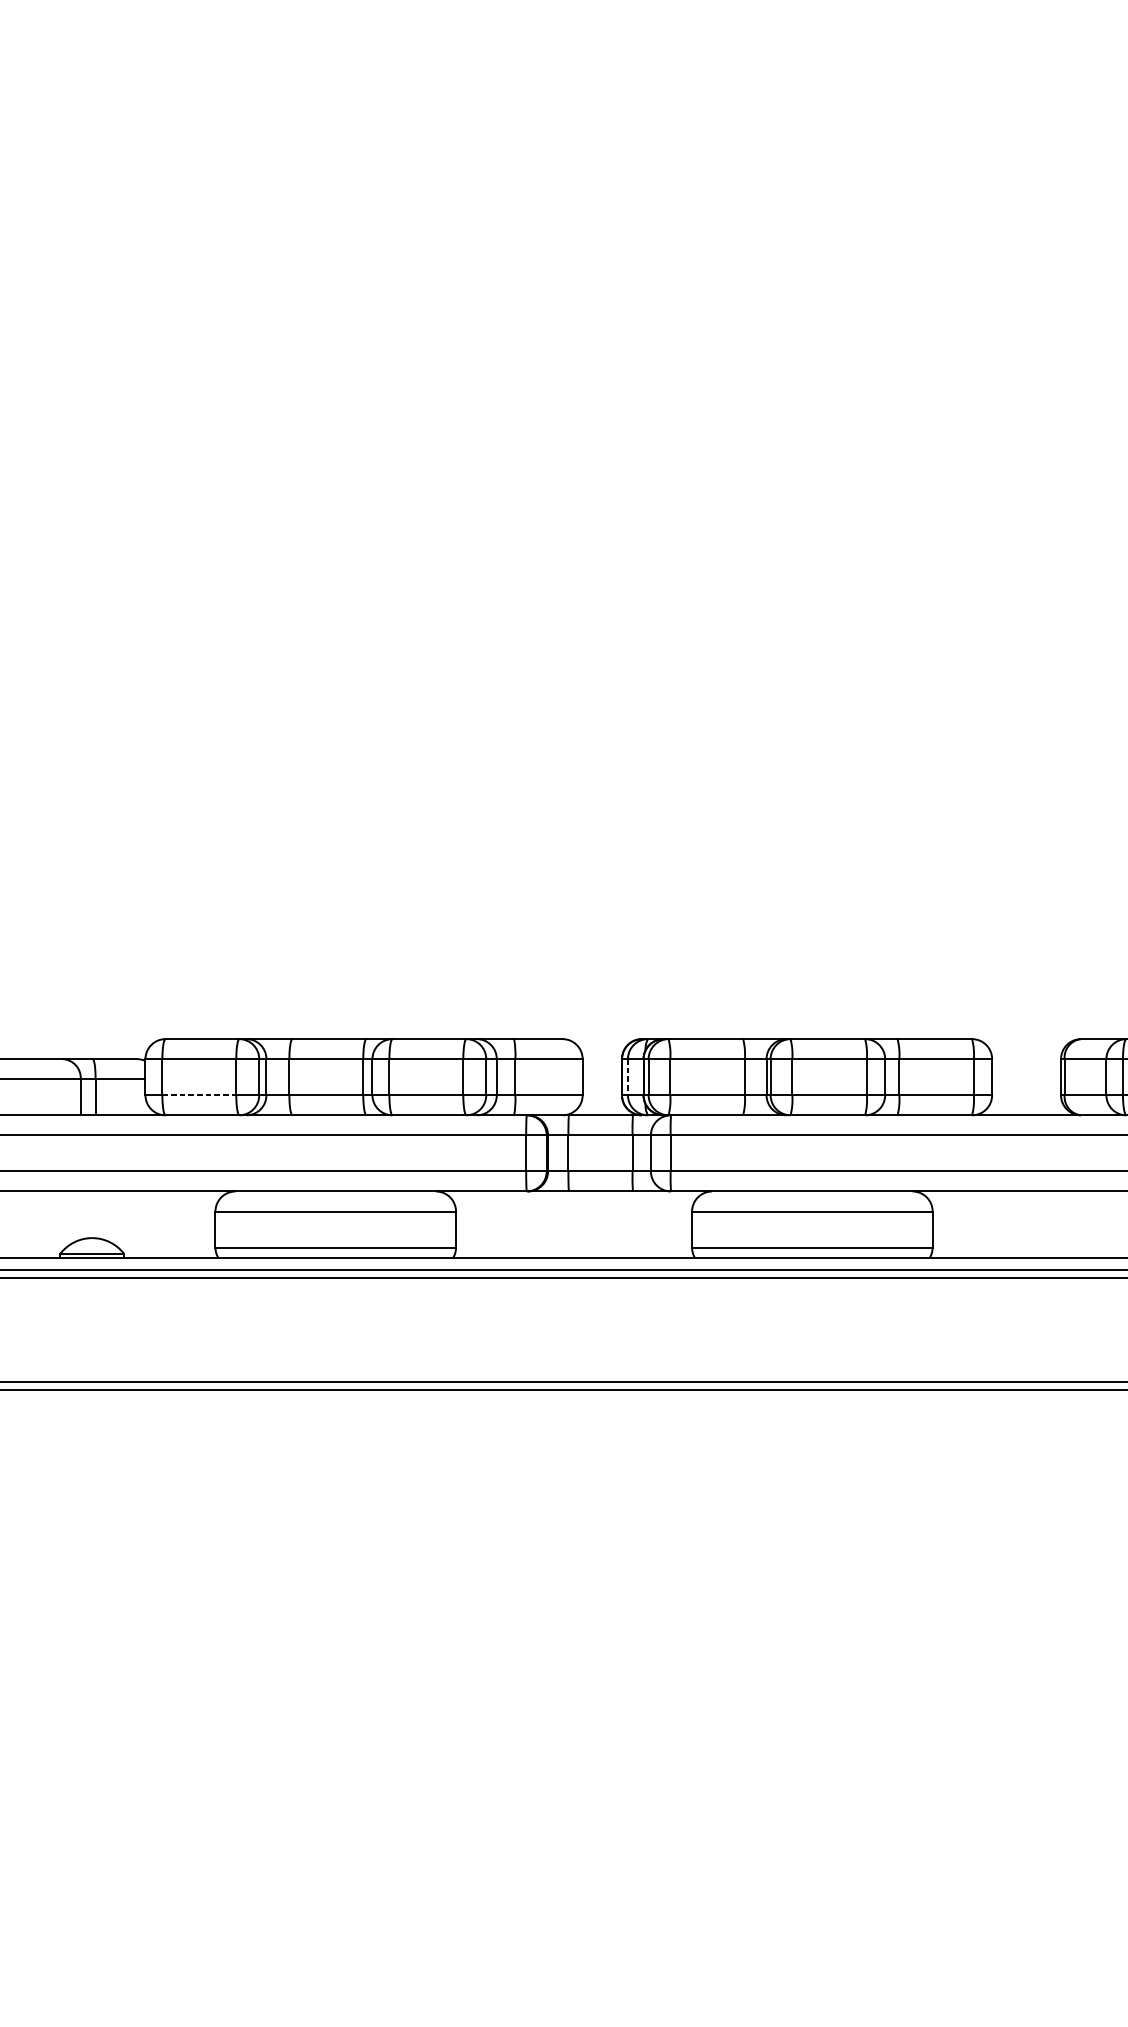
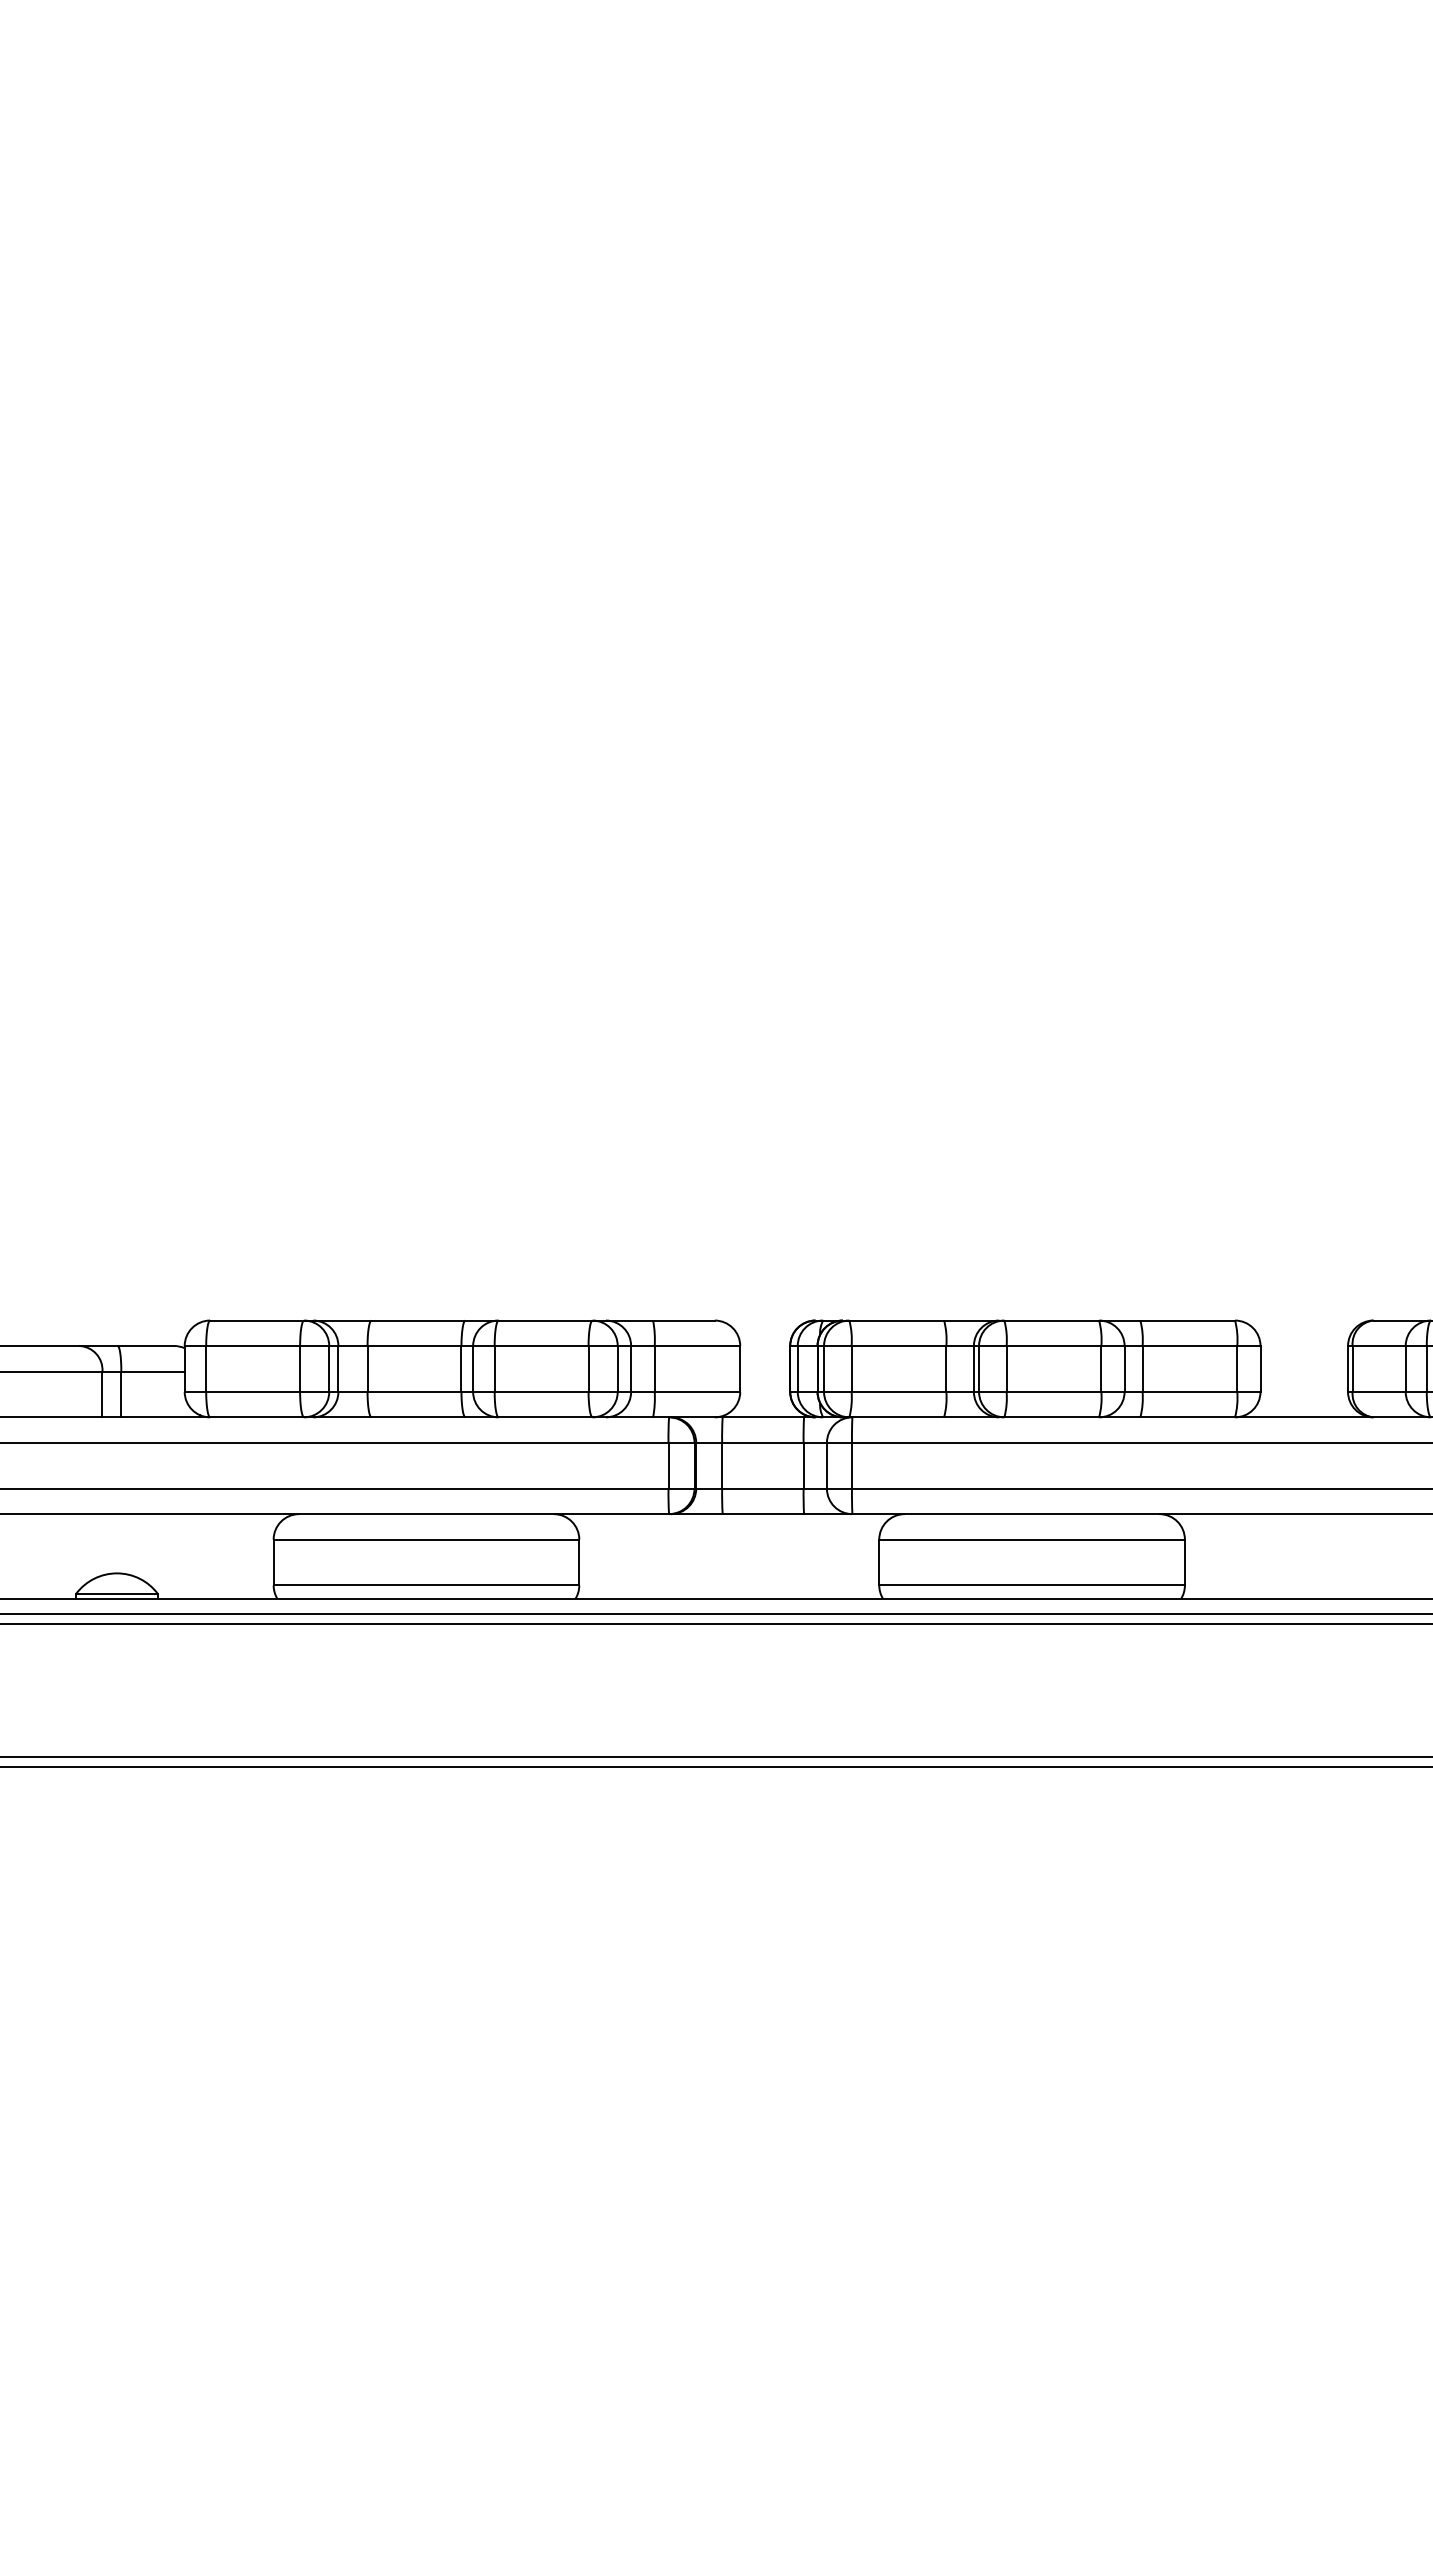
line: (627, 1076) -> (797, 1368), dashed -> solid
line: (199, 1094) -> (253, 1391), dashed -> solid

